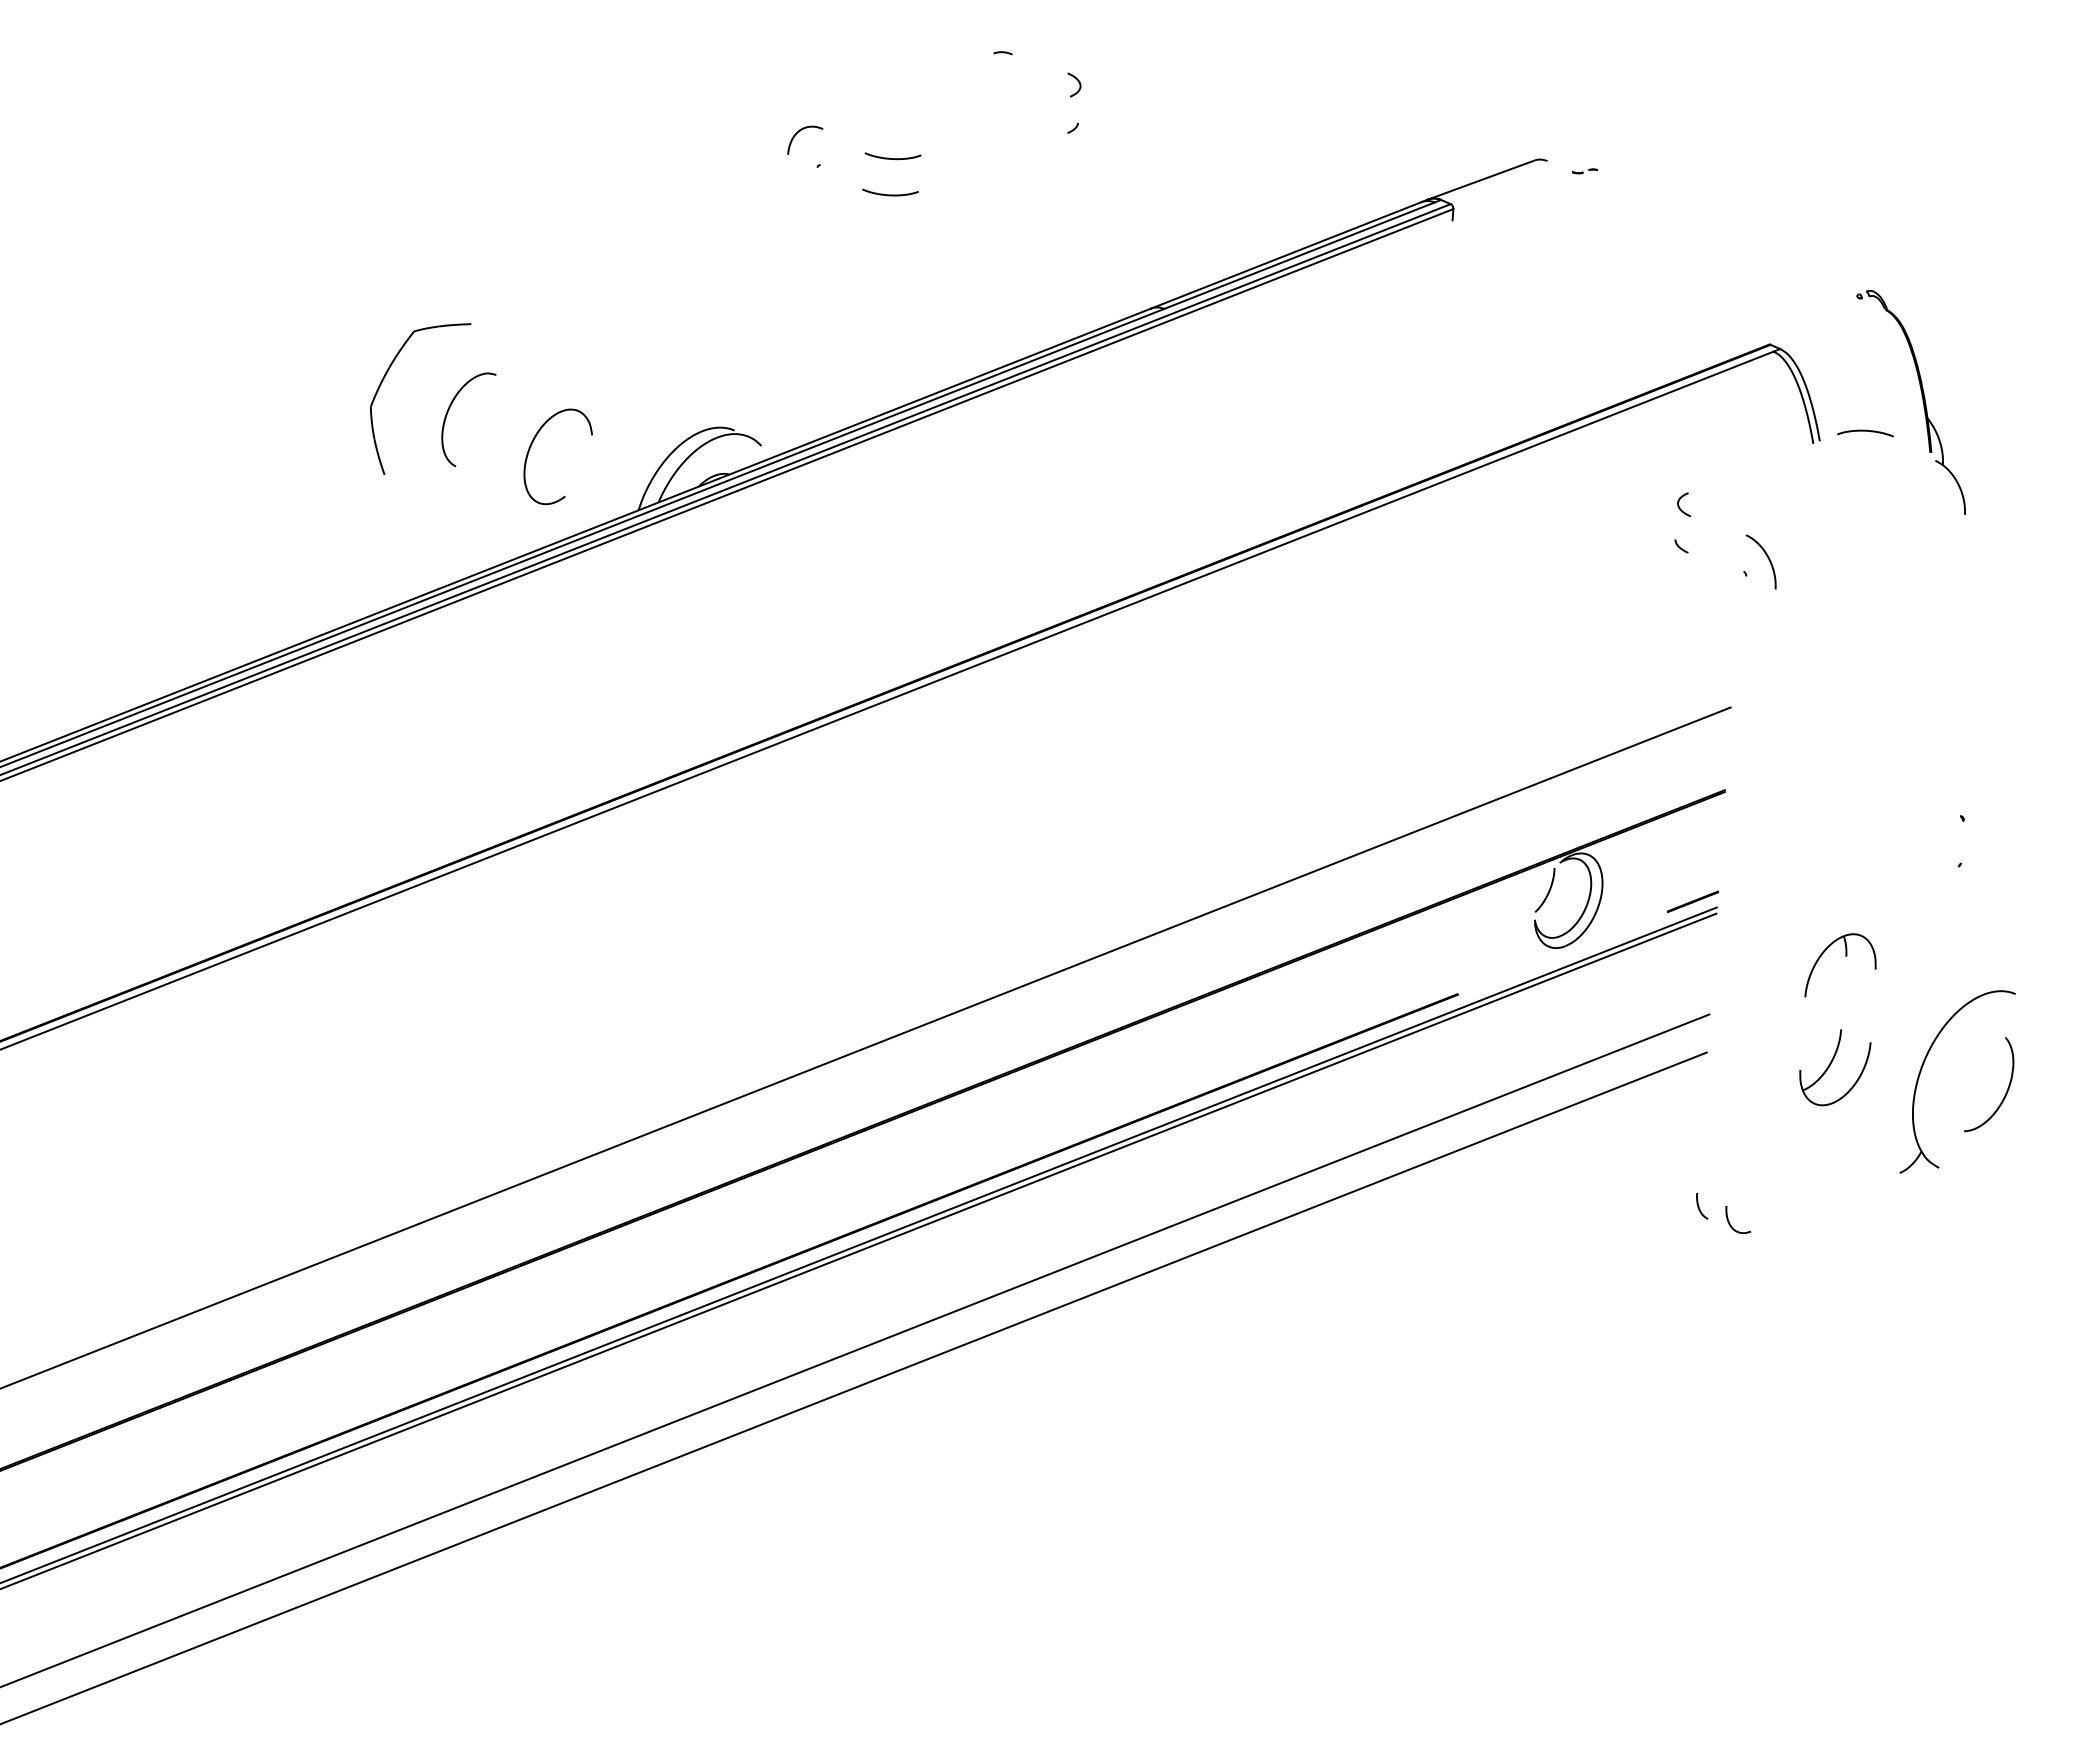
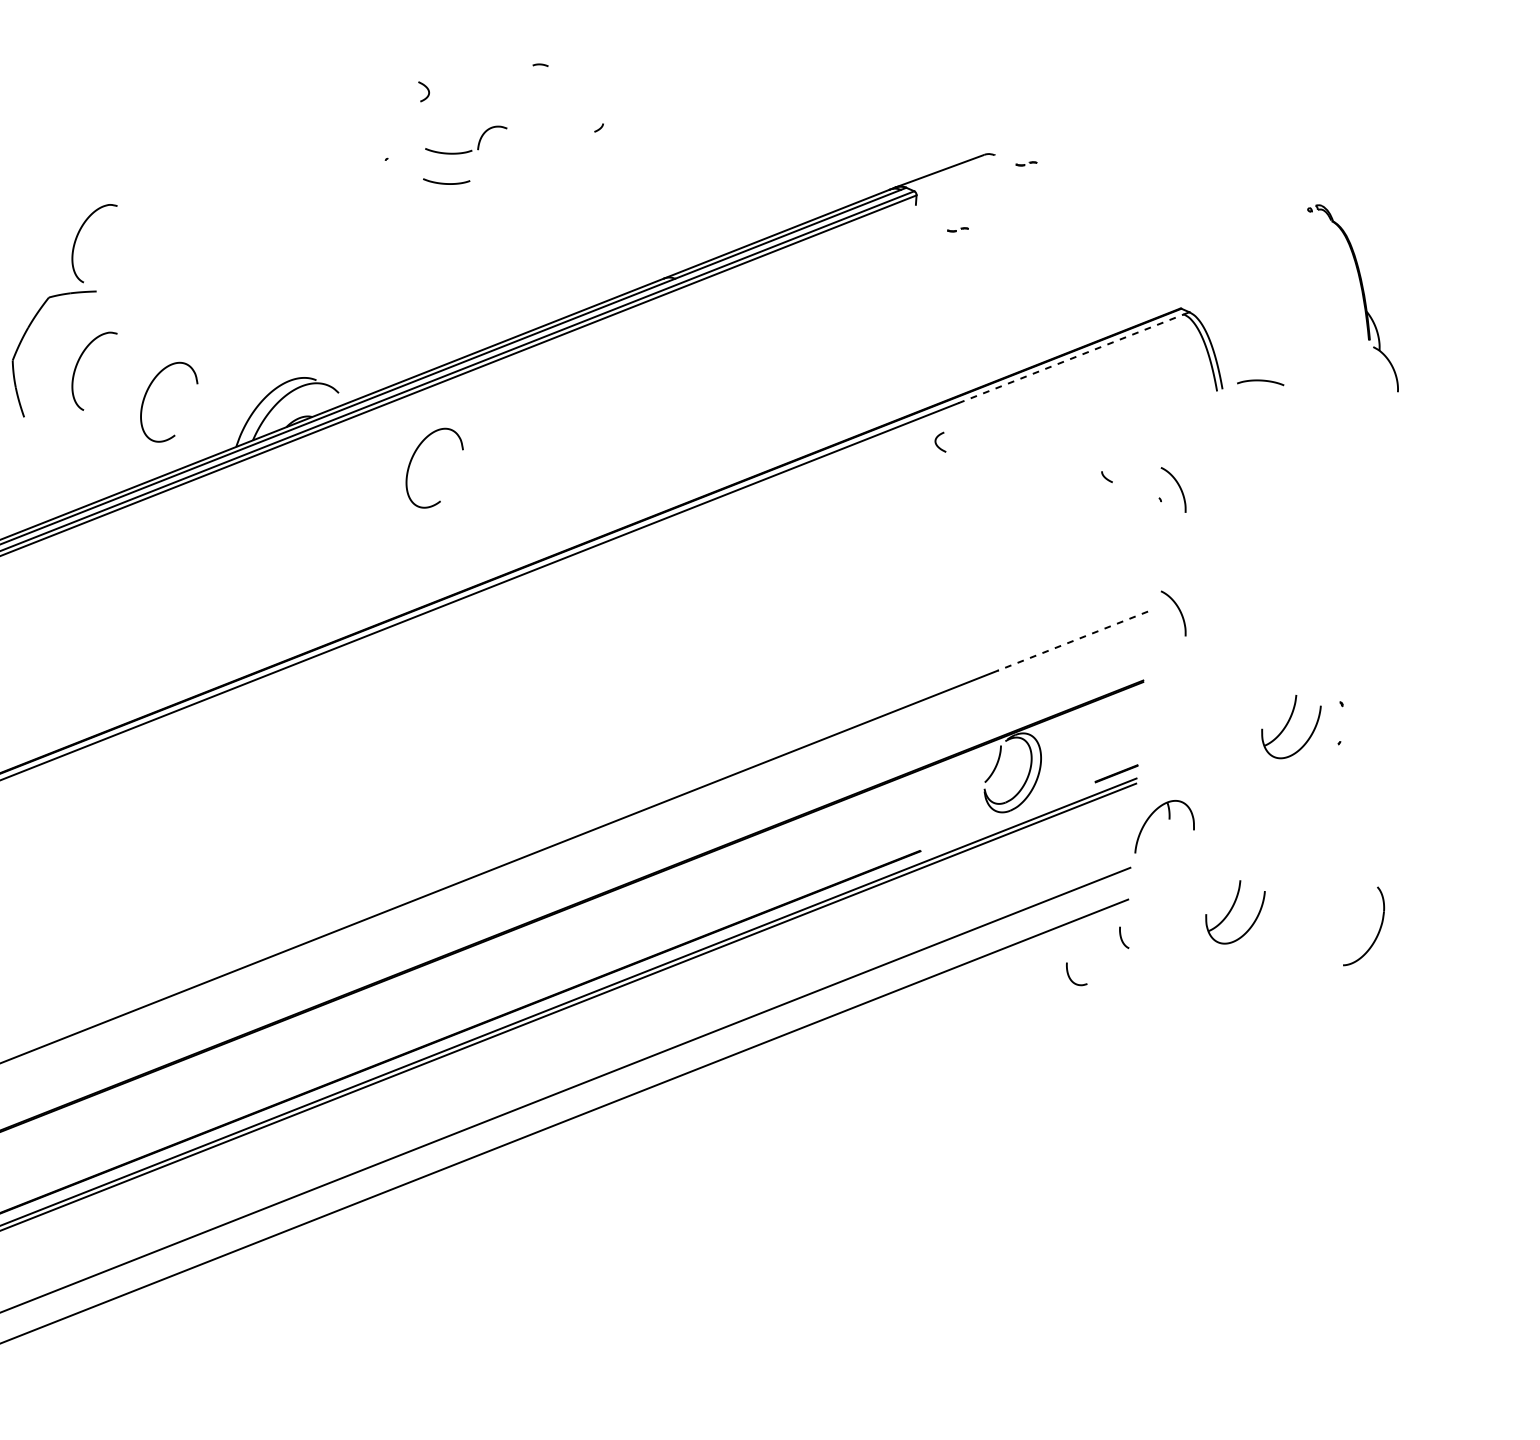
curve: (1077, 81) -> (426, 88), moved
curve: (799, 132) -> (487, 131), moved
part: (1503, 250) -> (958, 229), added
curve: (449, 257) -> (78, 235), added
part: (1922, 402) -> (1362, 298), moved
line: (1638, 404) -> (1071, 358), solid -> dashed
curve: (1679, 505) -> (936, 442), moved
curve: (850, 523) -> (413, 457), added
curve: (1767, 706) -> (1178, 610), added
line: (1640, 742) -> (1072, 640), solid -> dashed
part: (1902, 845) -> (1291, 726), added
part: (1845, 956) -> (1168, 819), moved
part: (1923, 1066) -> (1309, 911), removed
curve: (1699, 1206) -> (1122, 937), moved
curve: (1730, 1223) -> (1070, 977), moved

